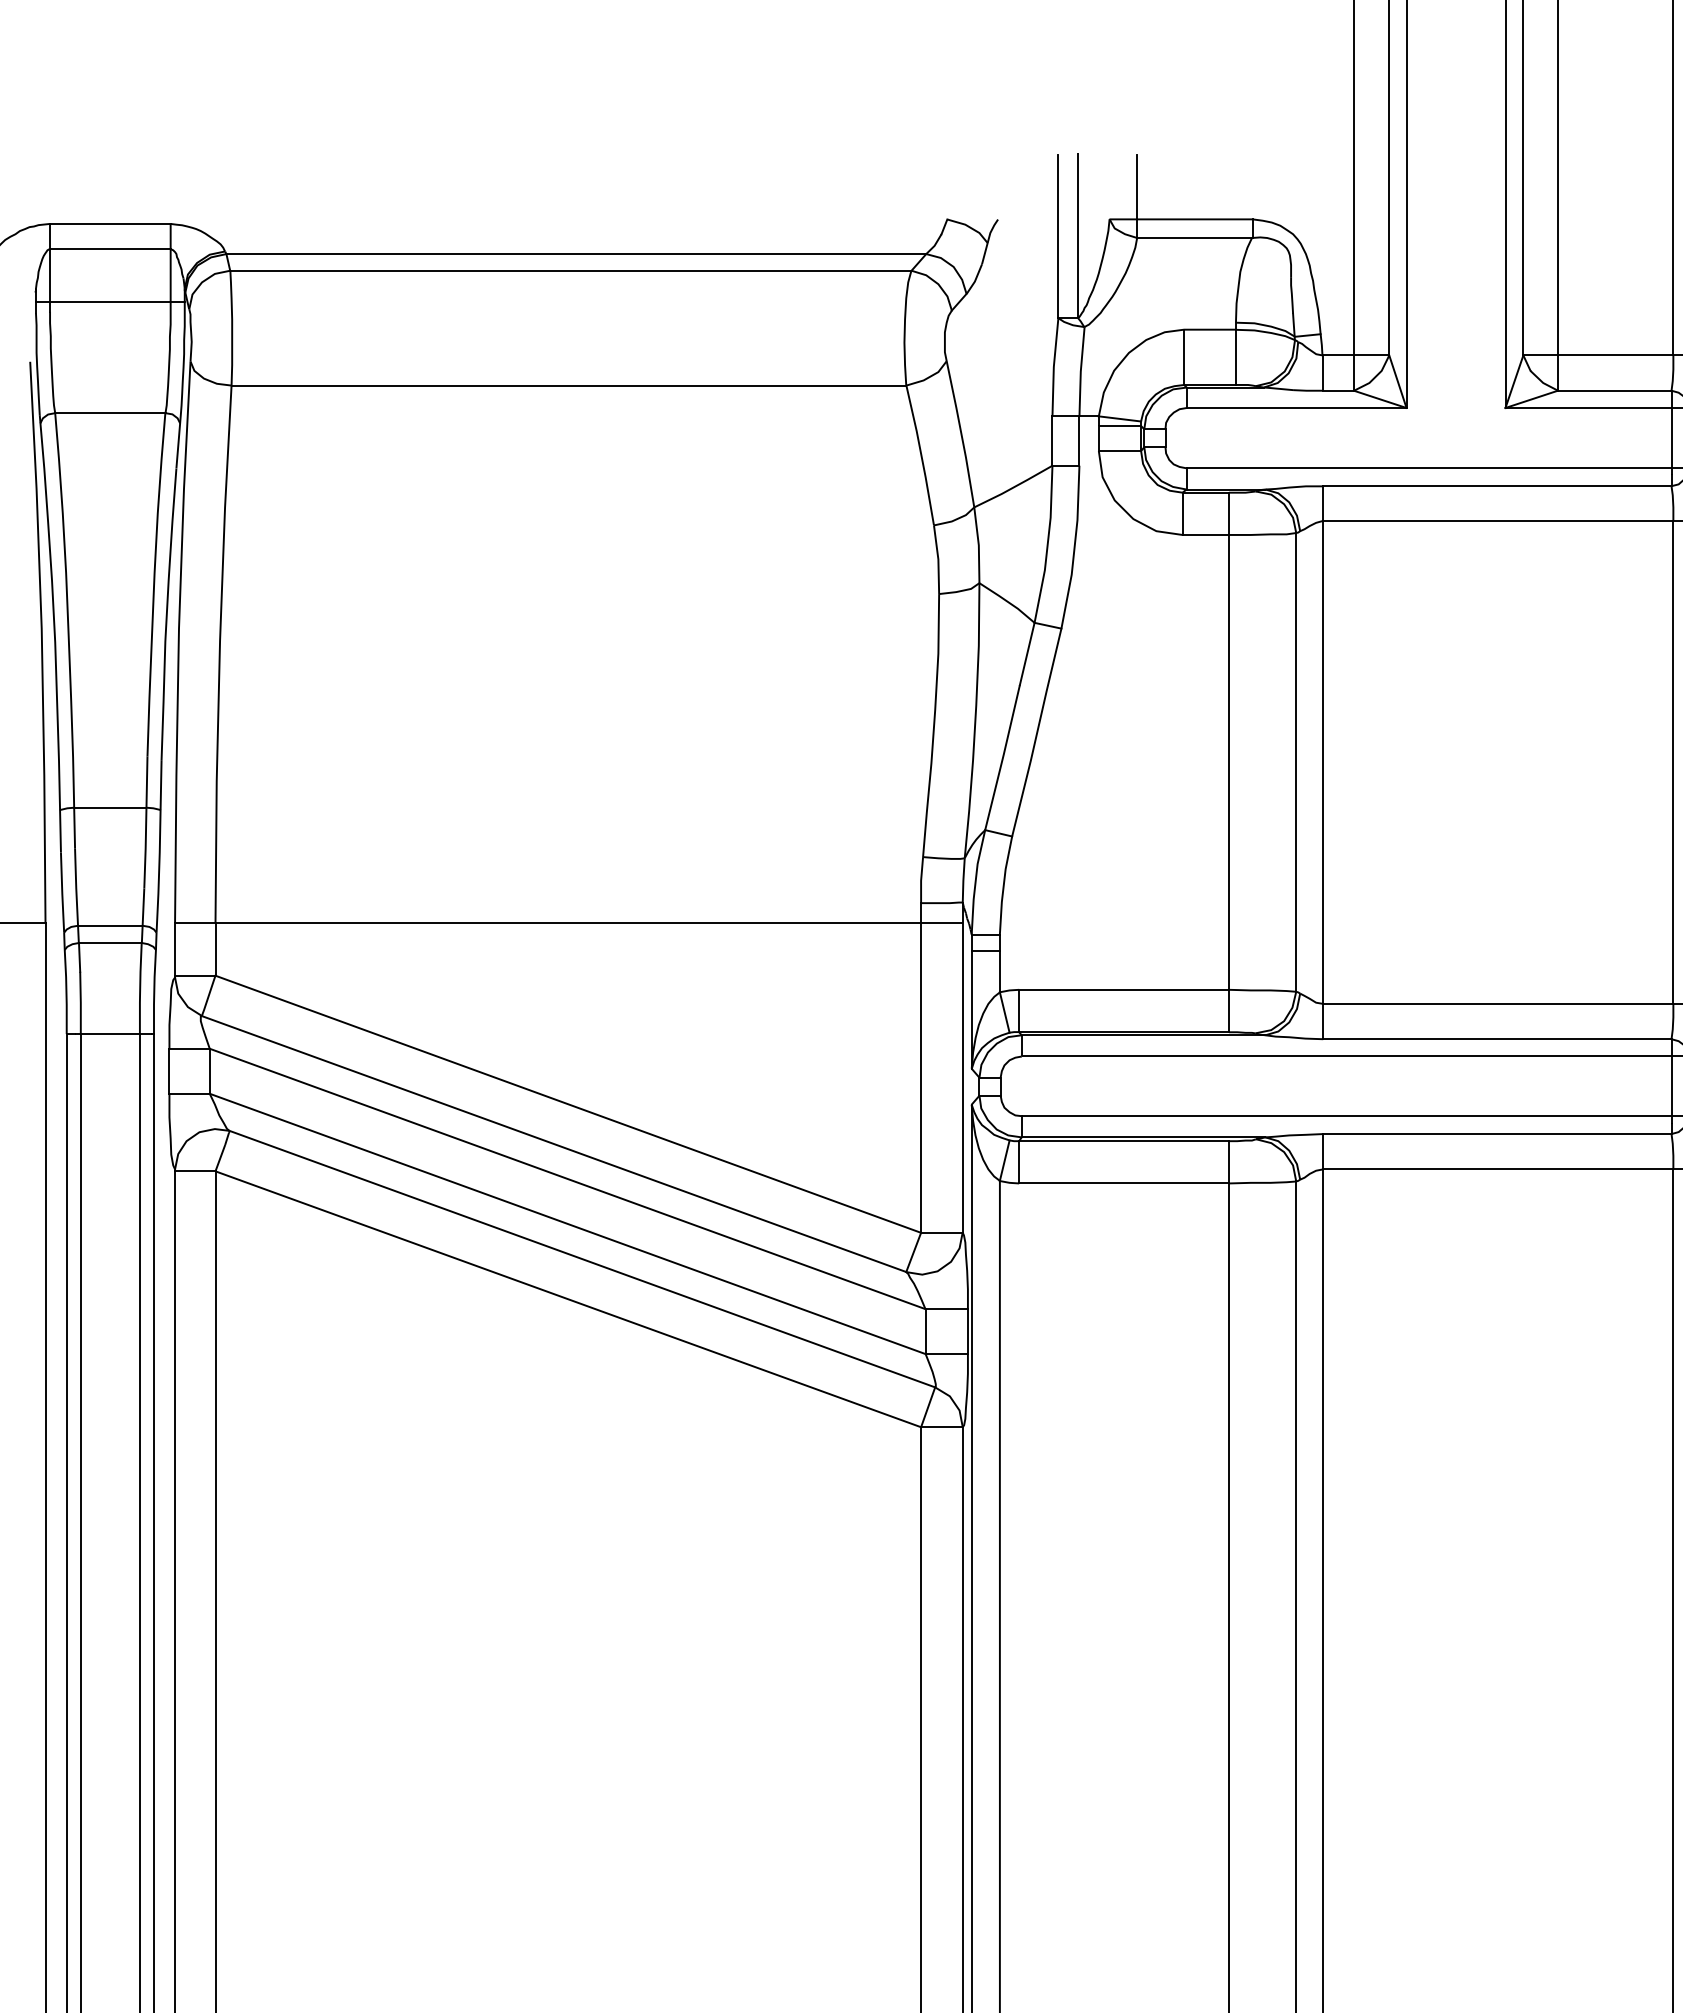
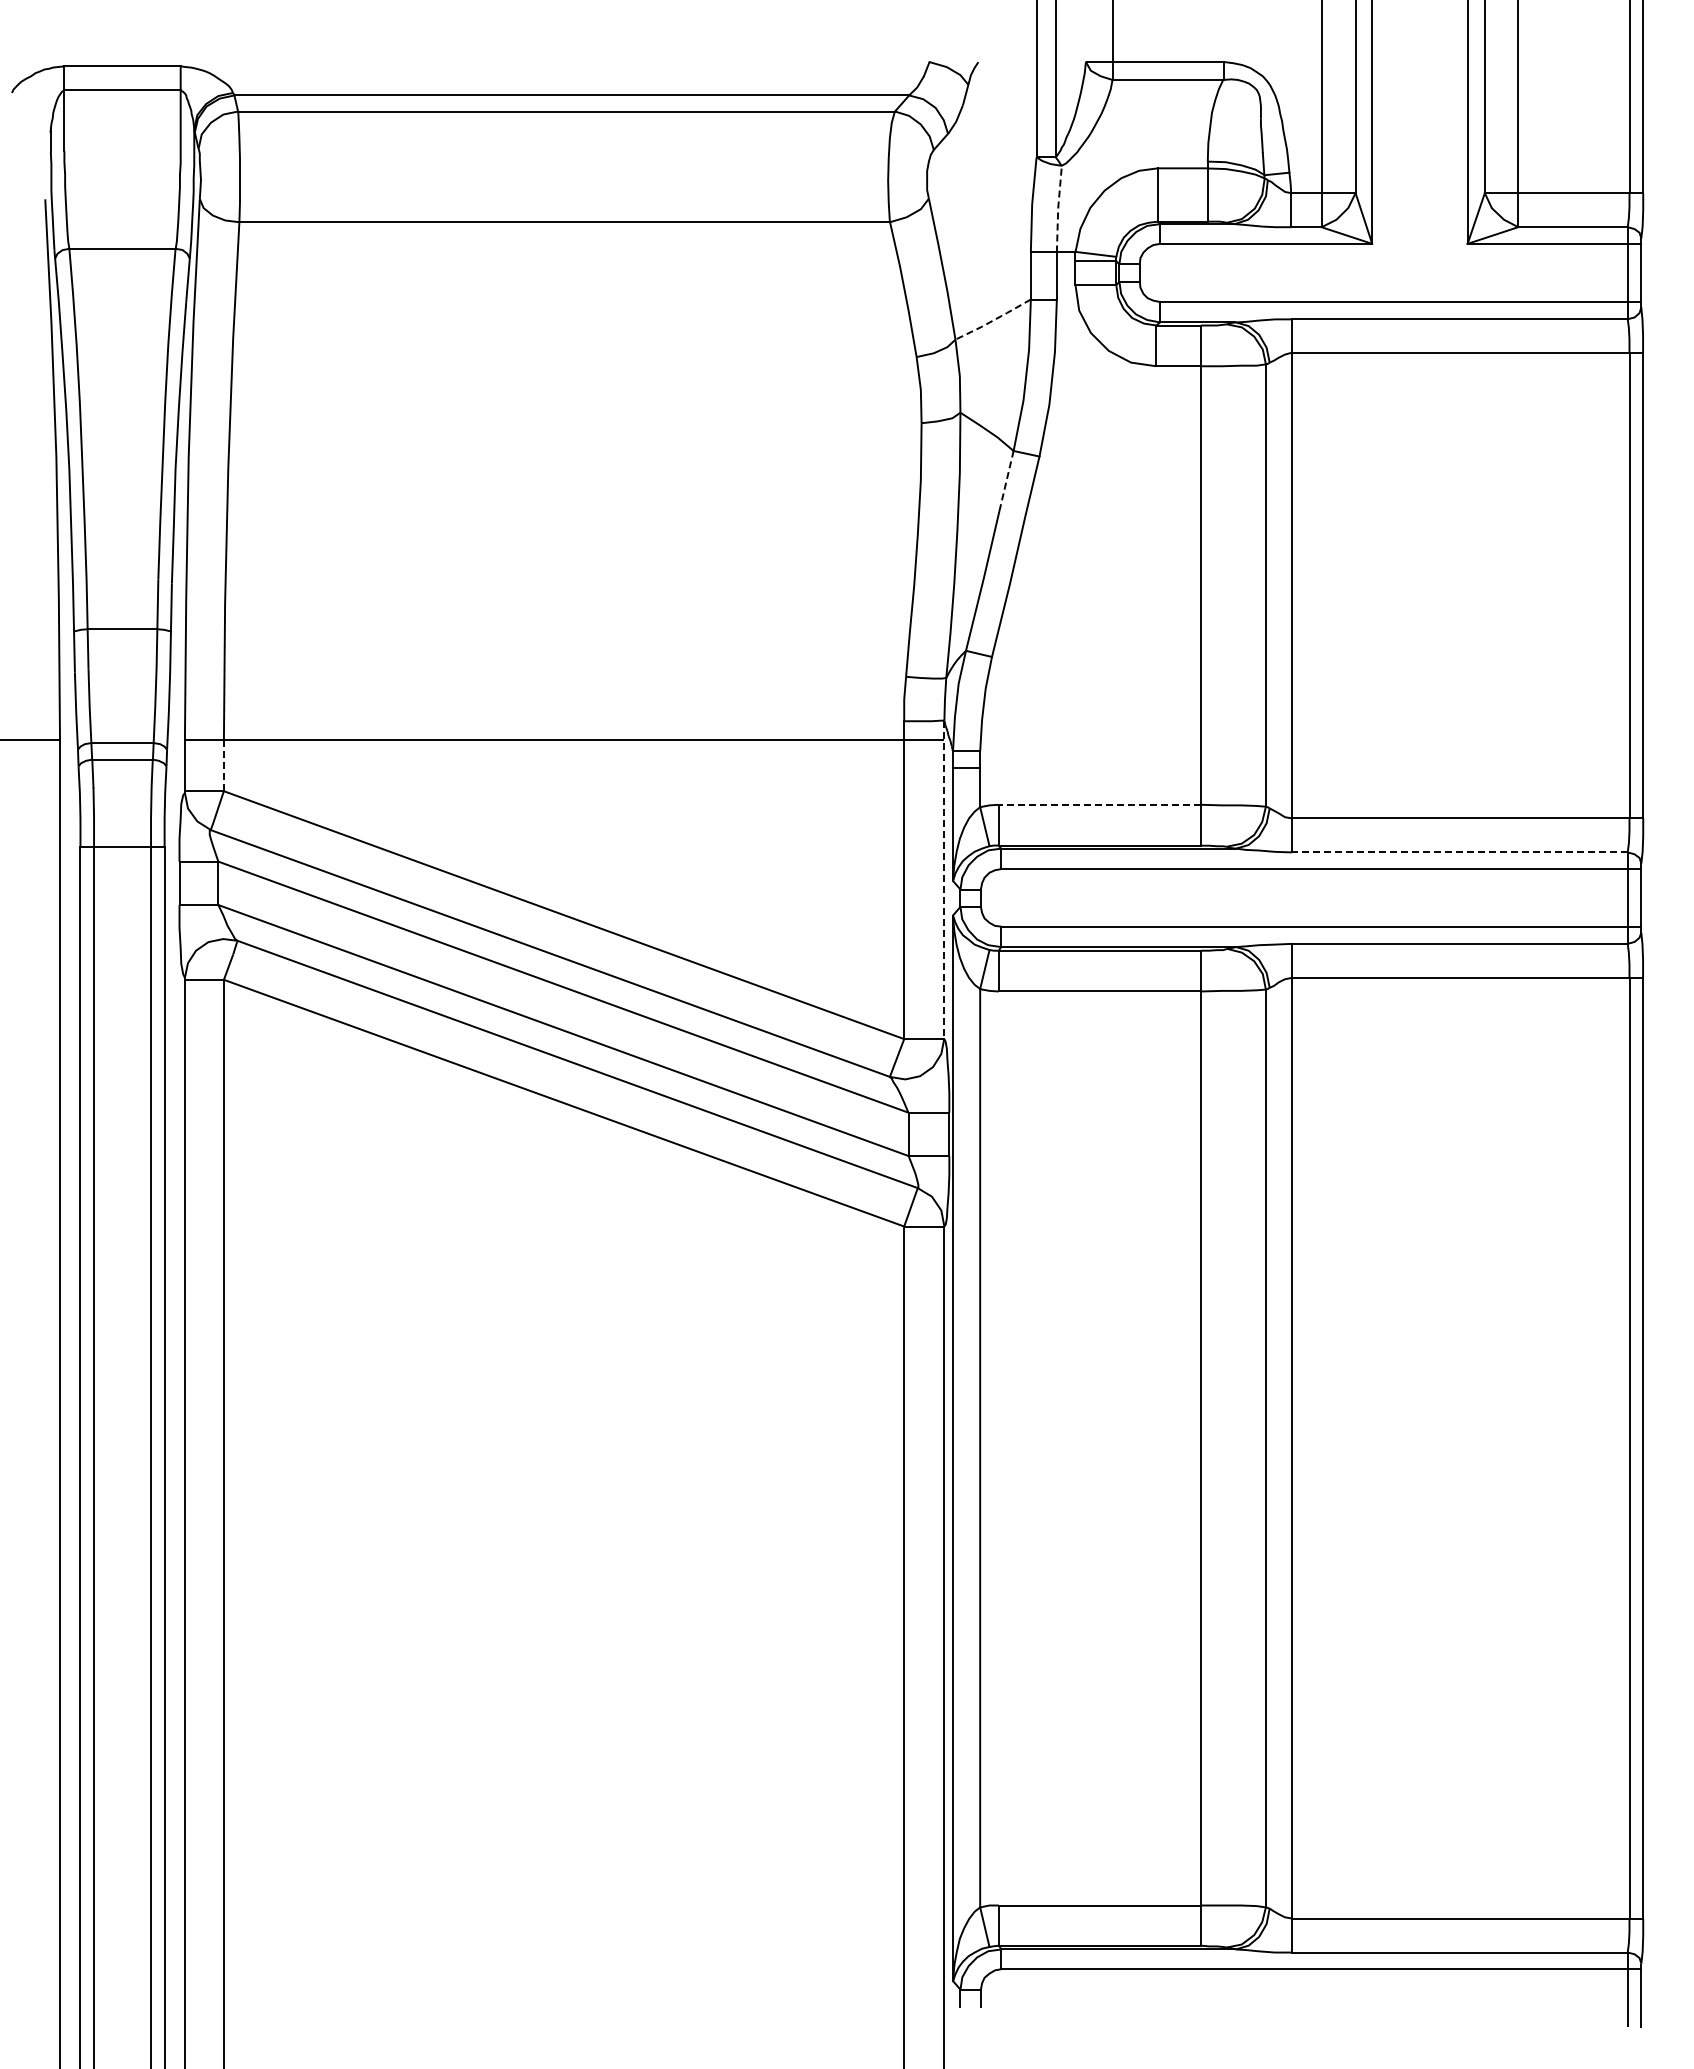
line: (110, 301) -> (122, 141), removed
line: (1081, 371) -> (1058, 208), solid -> dashed
line: (1013, 487) -> (993, 320), solid -> dashed
line: (1027, 654) -> (1006, 481), solid -> dashed
line: (215, 950) -> (223, 766), solid -> dashed
line: (1123, 989) -> (1099, 804), solid -> dashed
line: (1497, 1039) -> (1459, 852), solid -> dashed
line: (962, 1068) -> (944, 880), solid -> dashed

